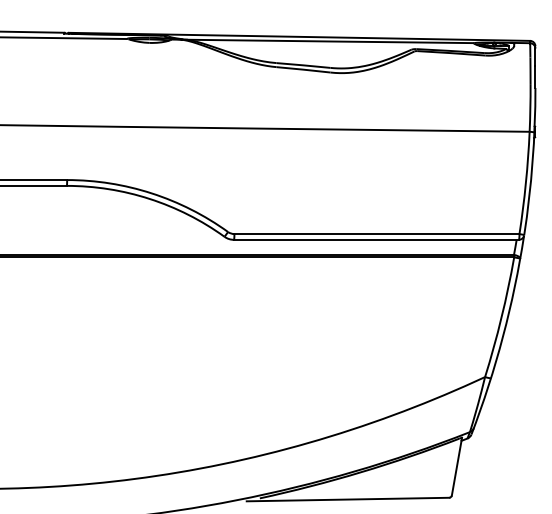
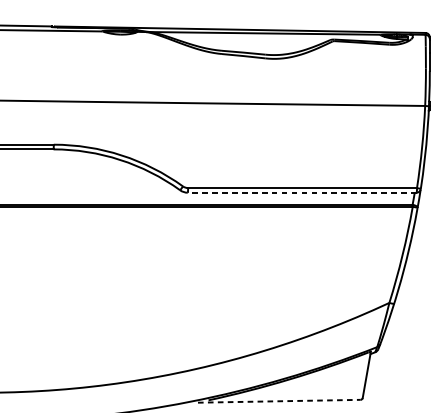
line: (375, 239) -> (301, 192), solid -> dashed
line: (348, 499) -> (279, 401), solid -> dashed

